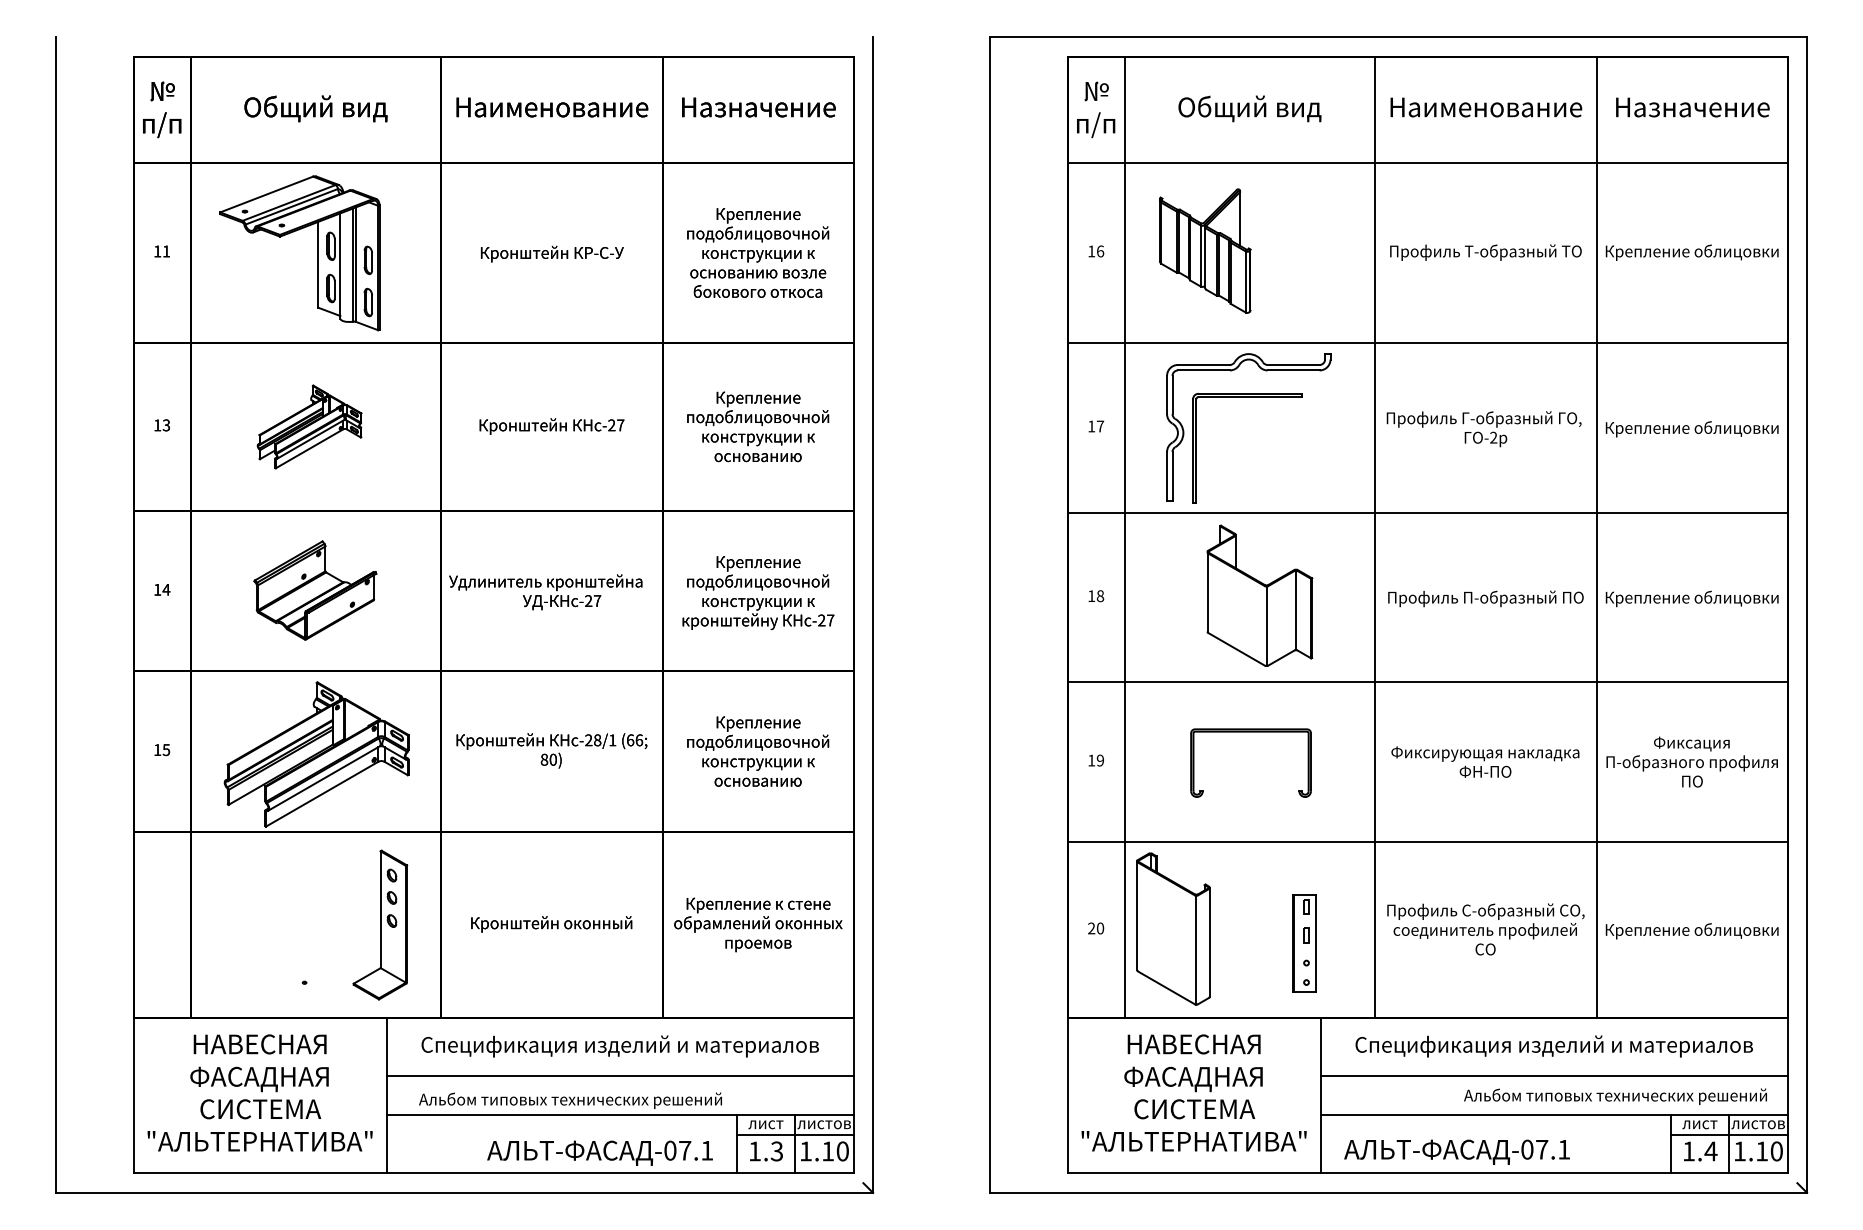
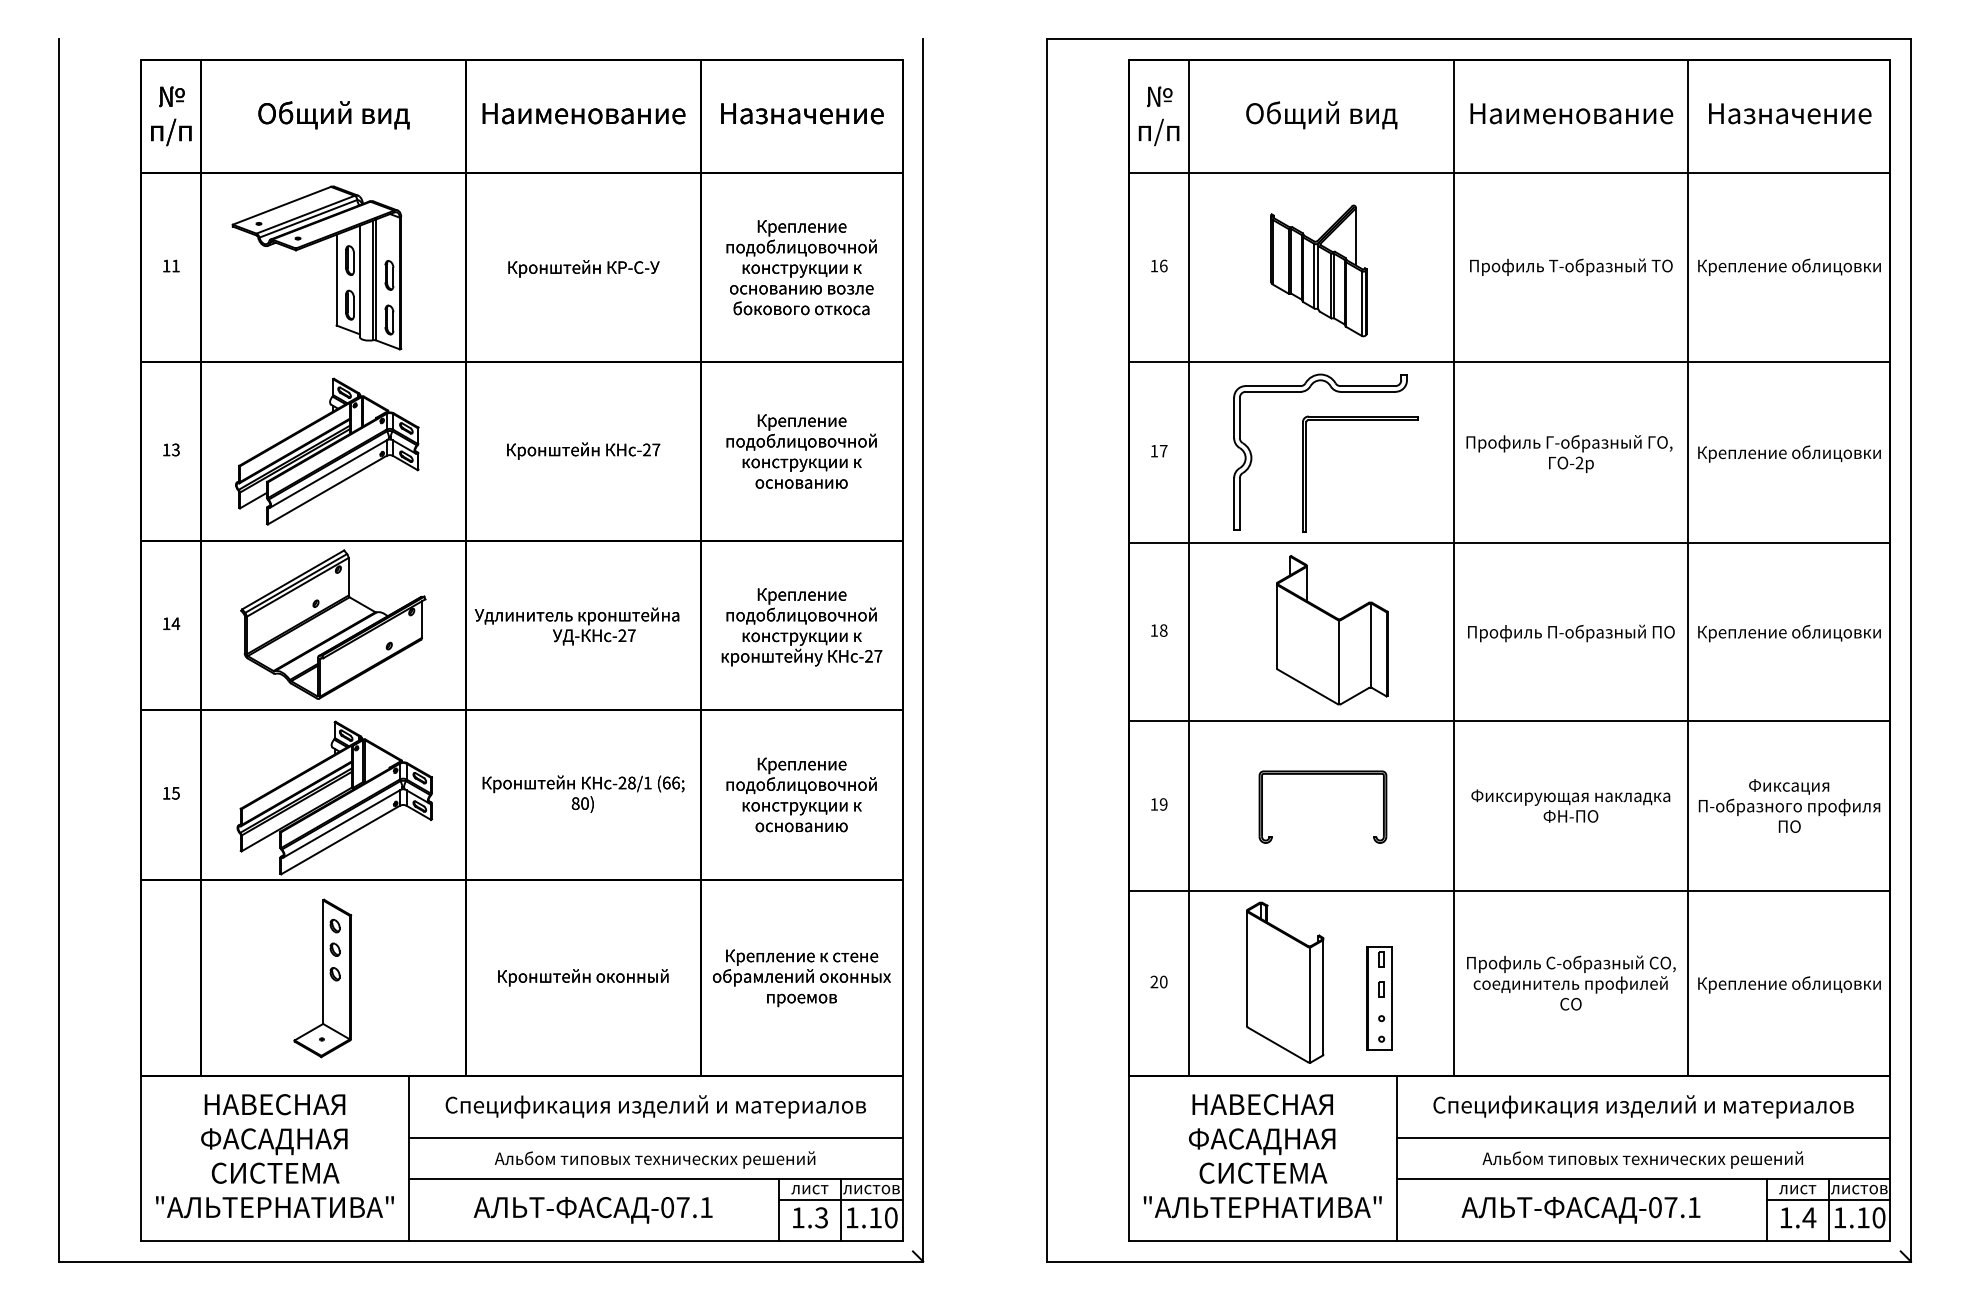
part: (1205, 250) -> (1319, 270), moved
part: (1247, 397) -> (1360, 420), moved
part: (309, 426) -> (327, 451), size x1.67
part: (315, 590) -> (333, 624), size x1.43
part: (380, 924) -> (322, 977), moved
part: (1173, 928) -> (1285, 982), moved
text: (1615, 1096) -> (1642, 1159), moved
text: (570, 1100) -> (655, 1159), moved
text: (1456, 1151) -> (1580, 1209), moved
text: (599, 1152) -> (592, 1209), moved

